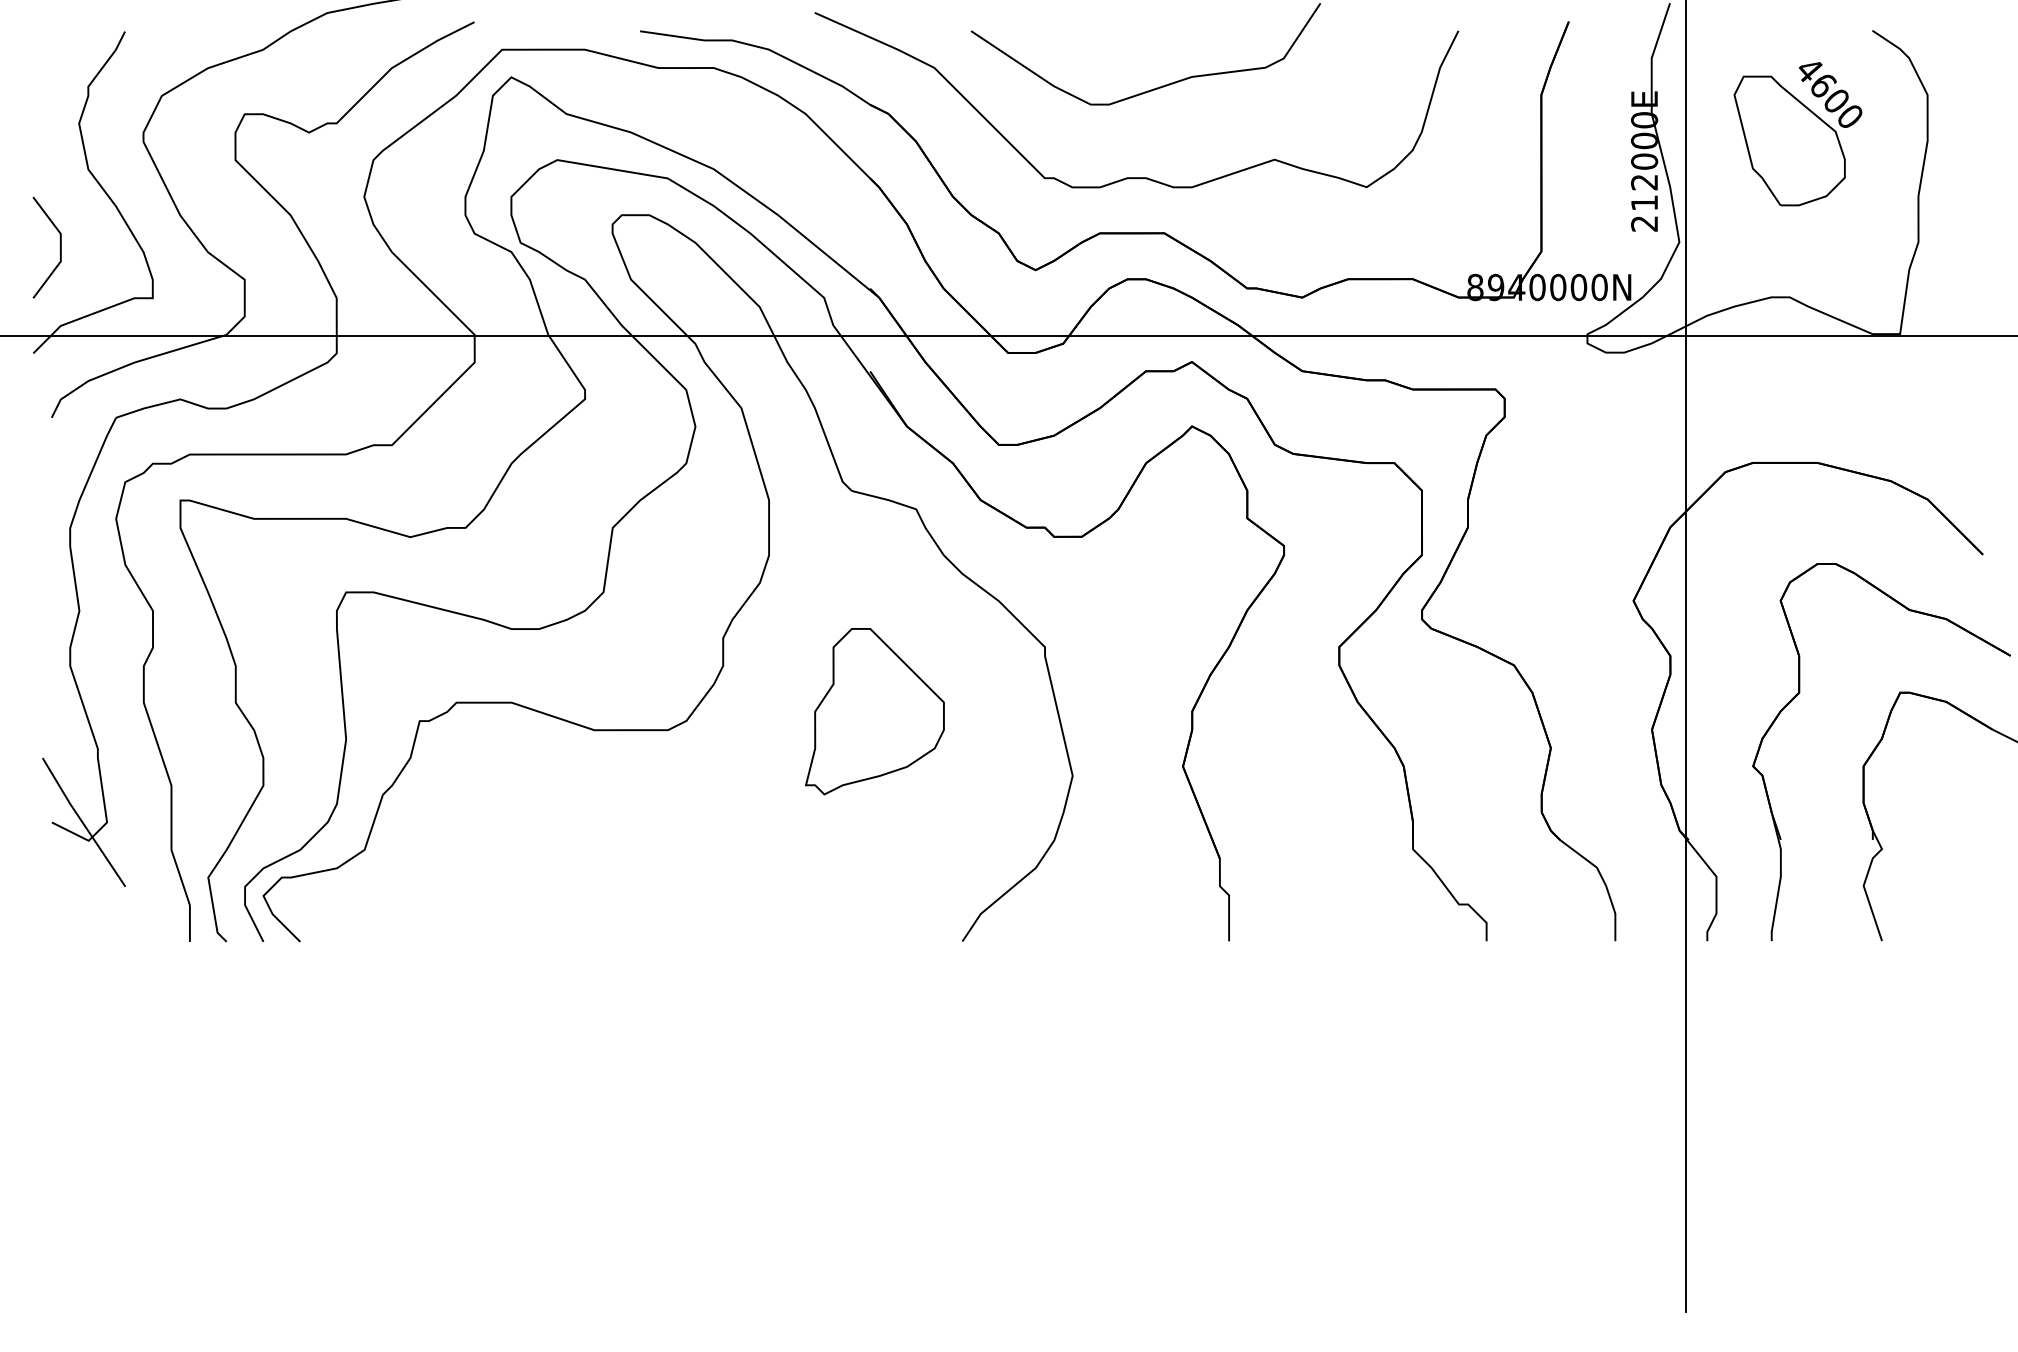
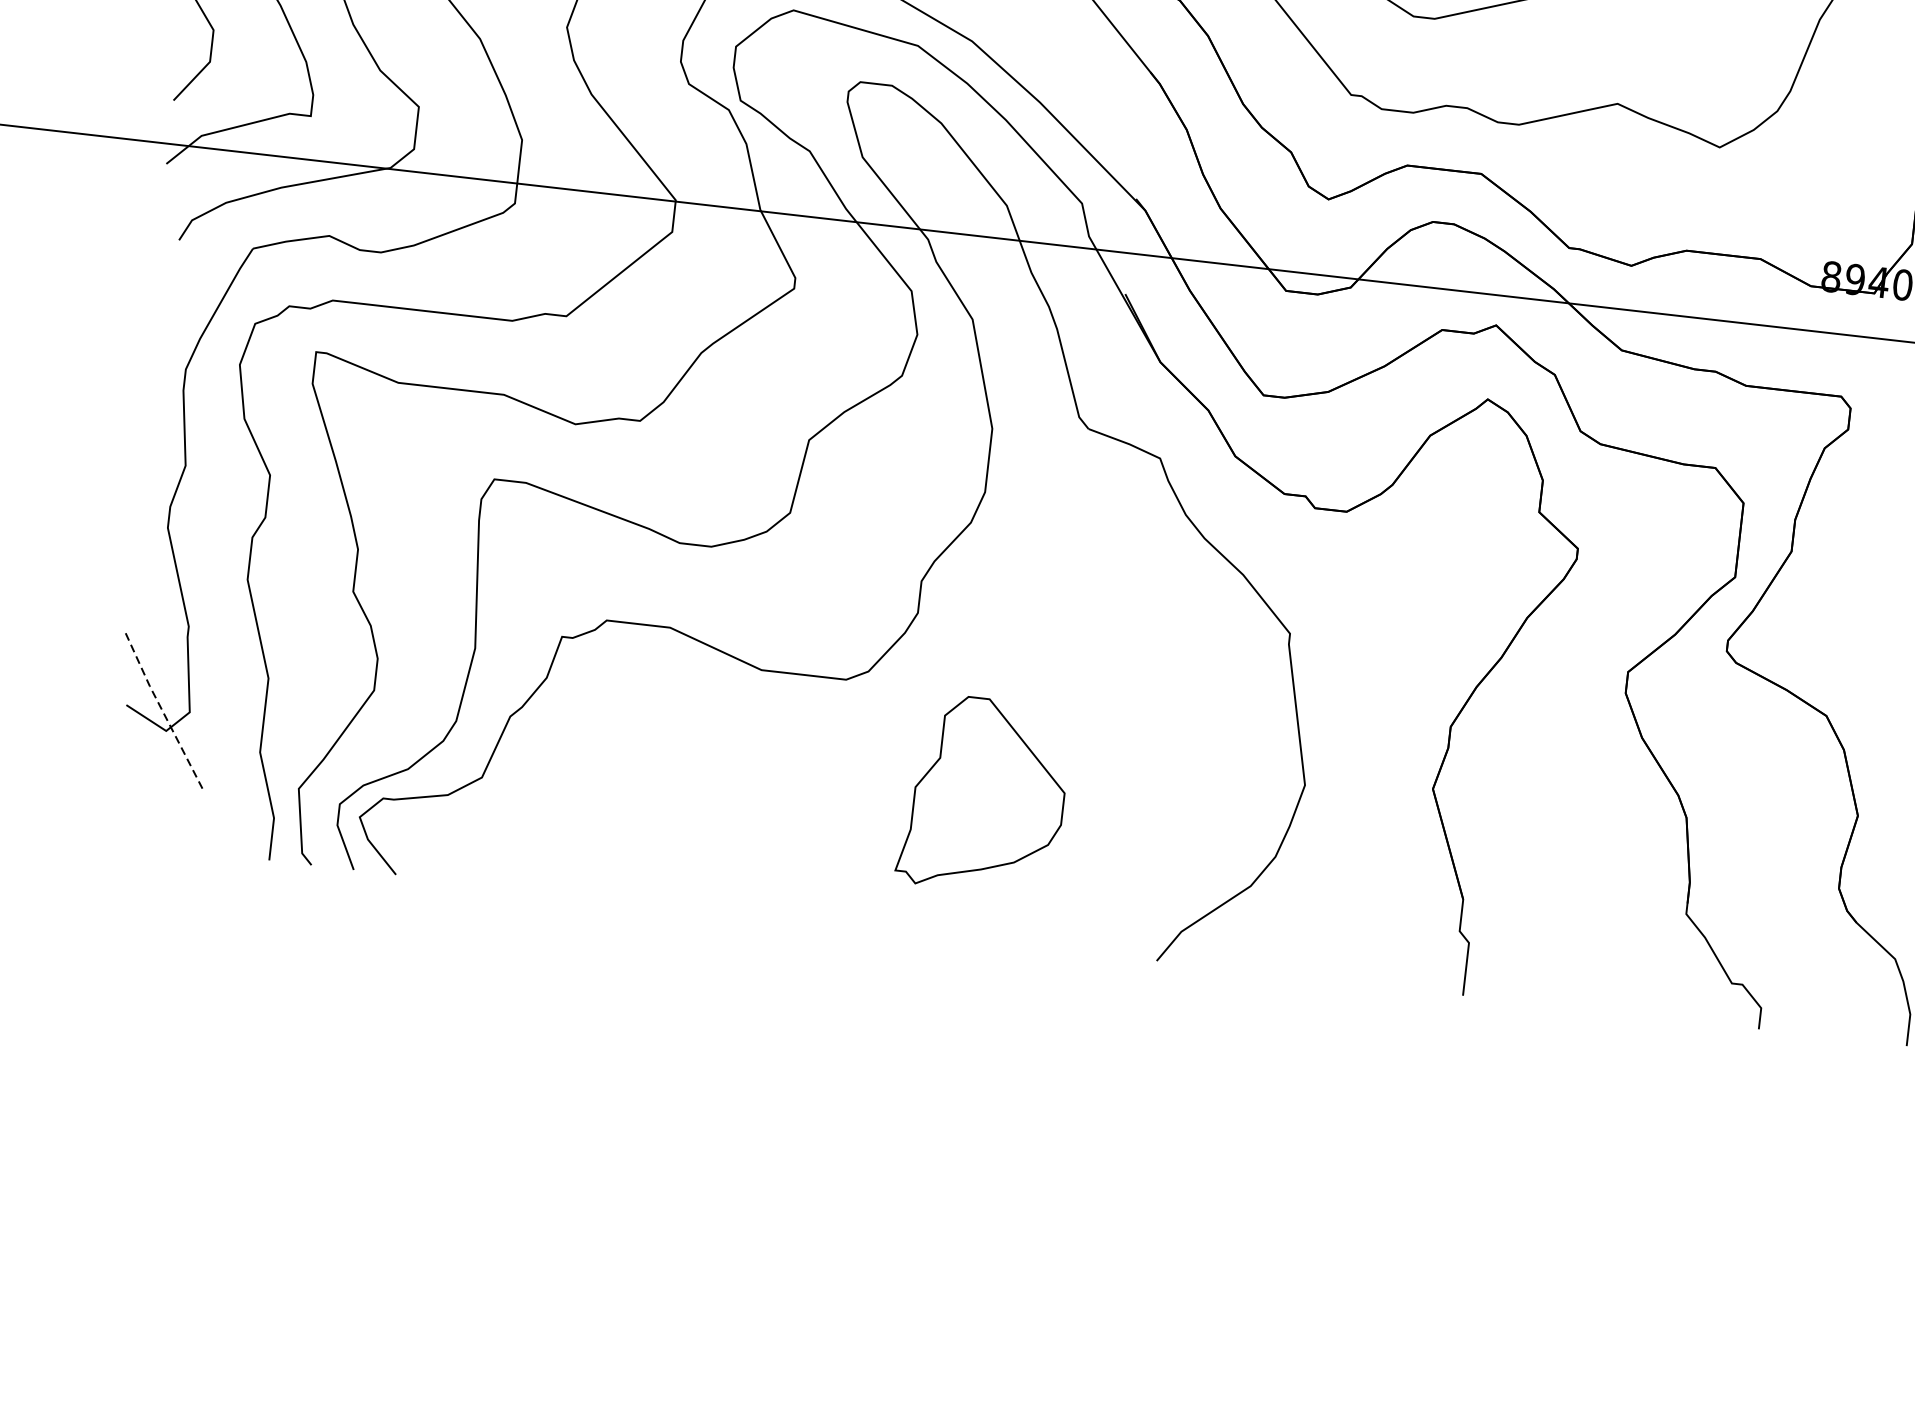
part: (874, 711) -> (983, 794), moved
line: (82, 822) -> (161, 709), solid -> dashed

